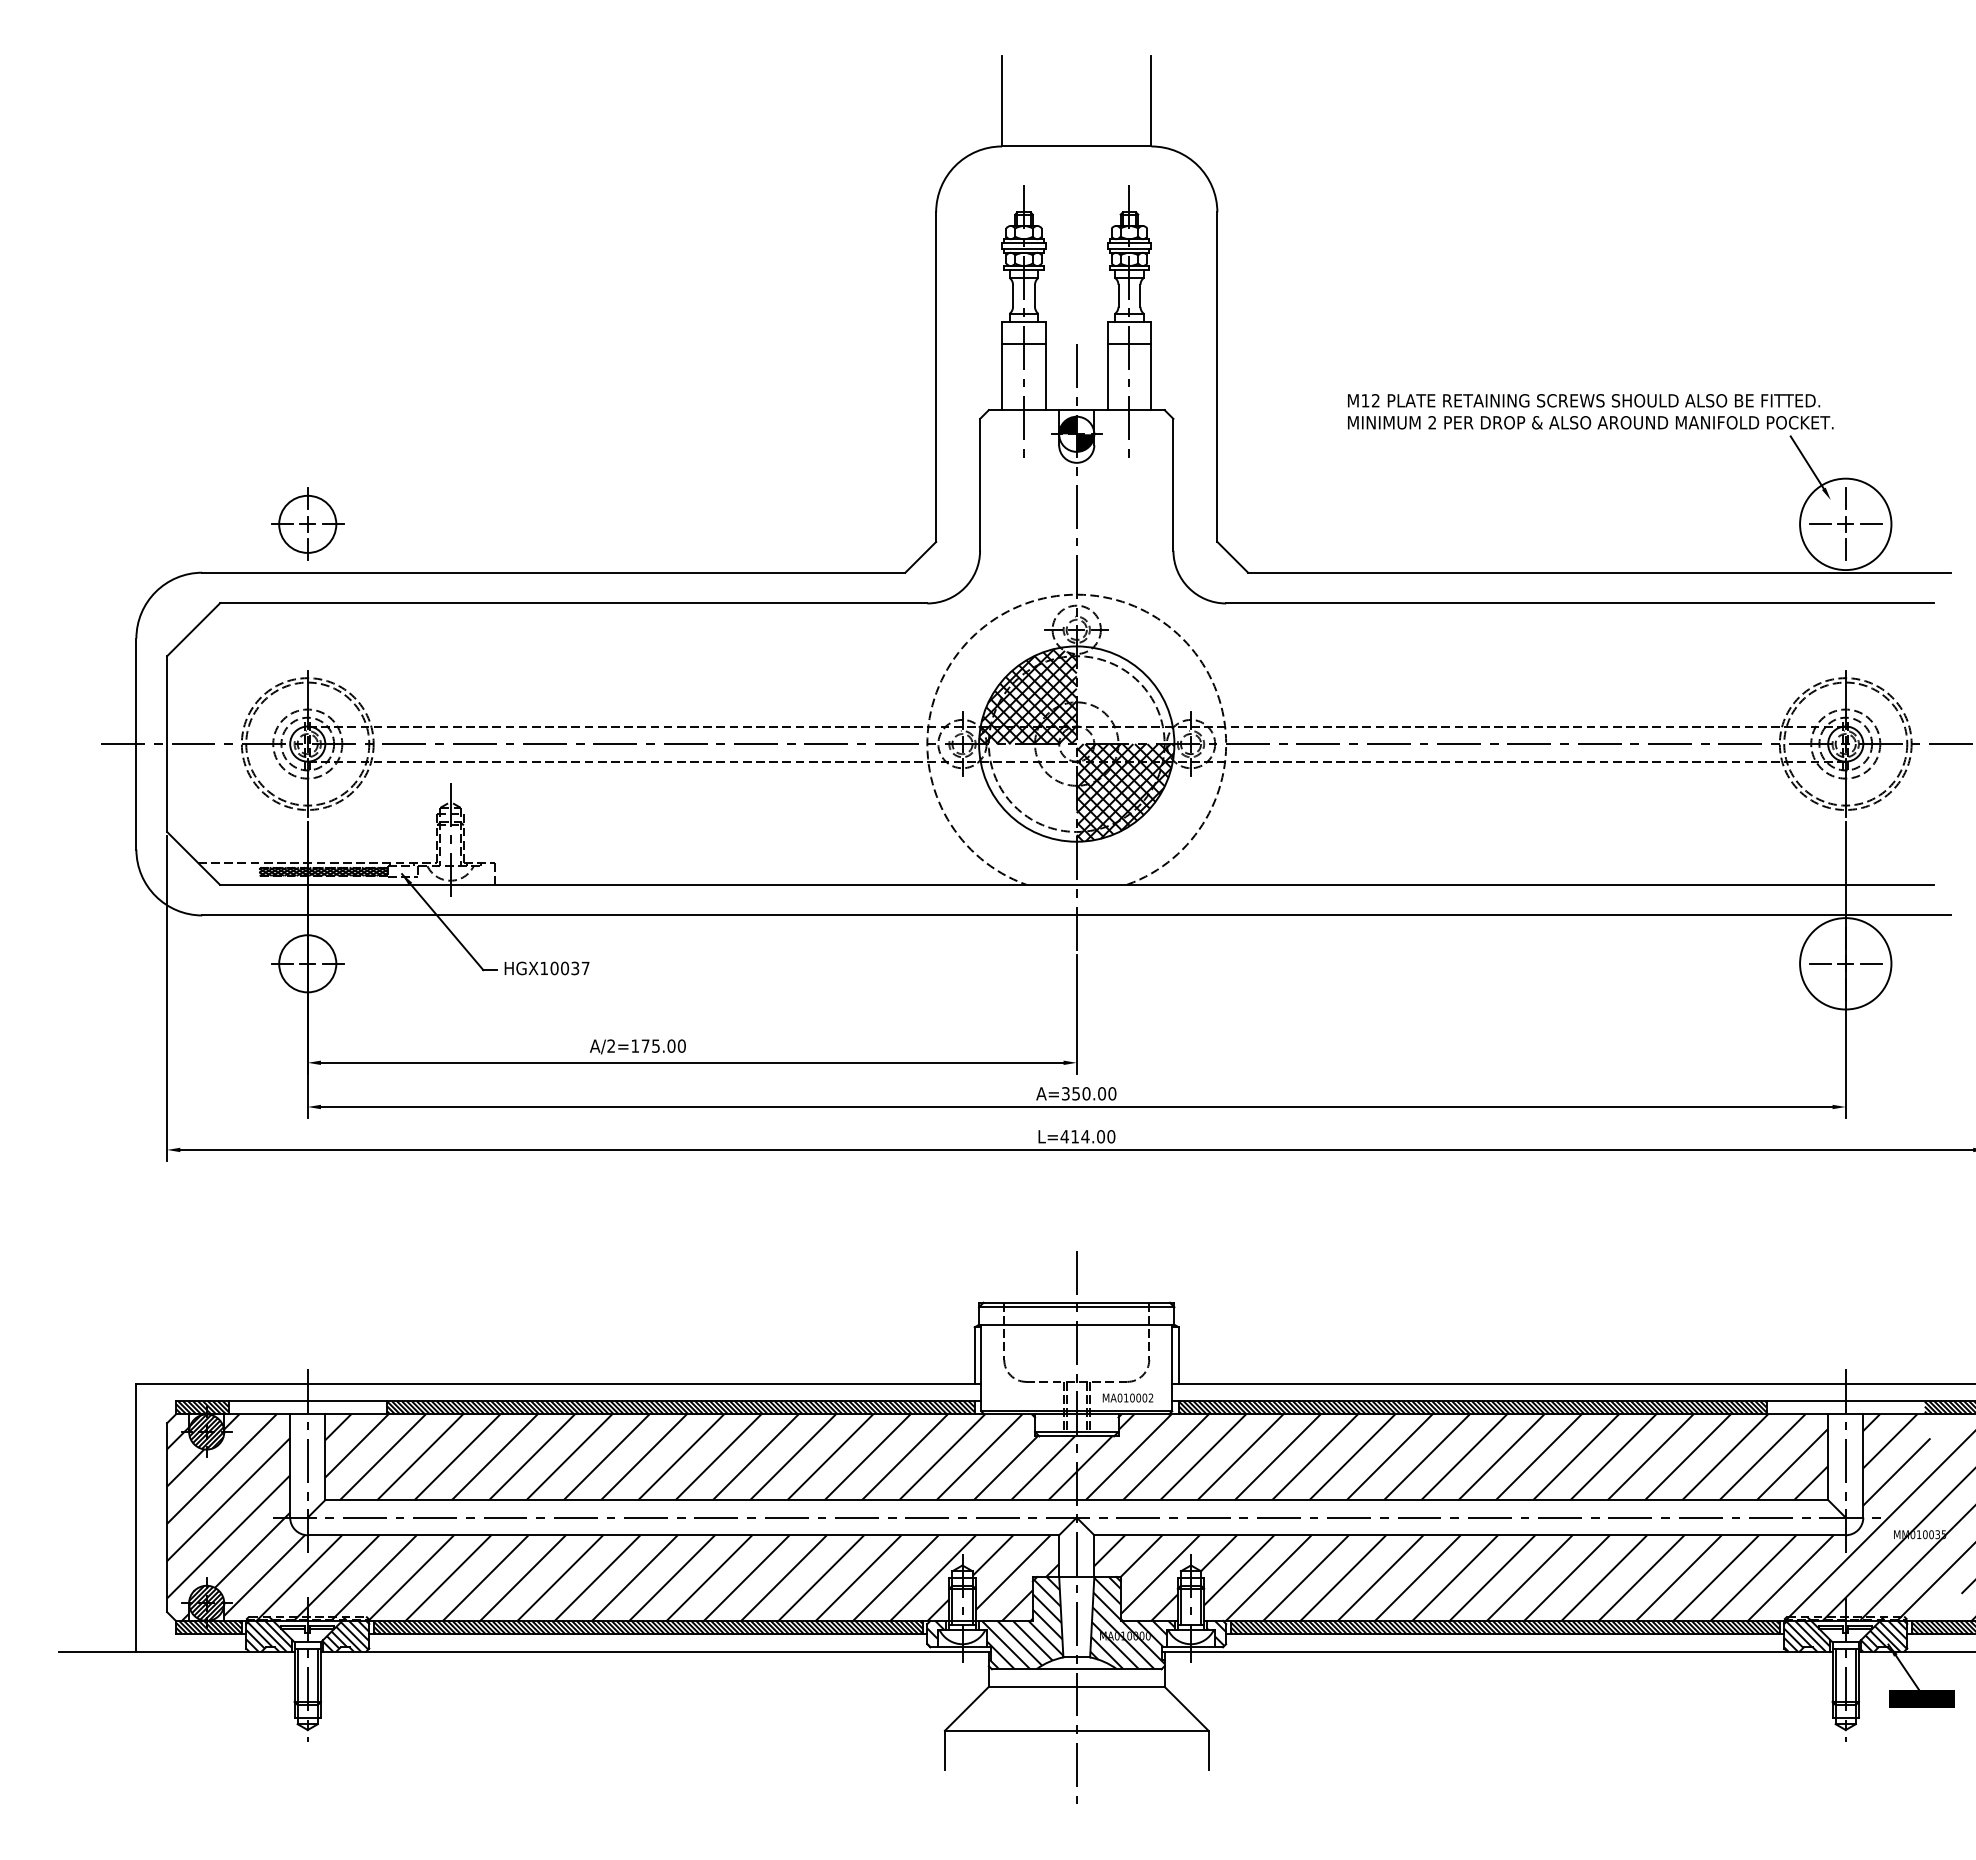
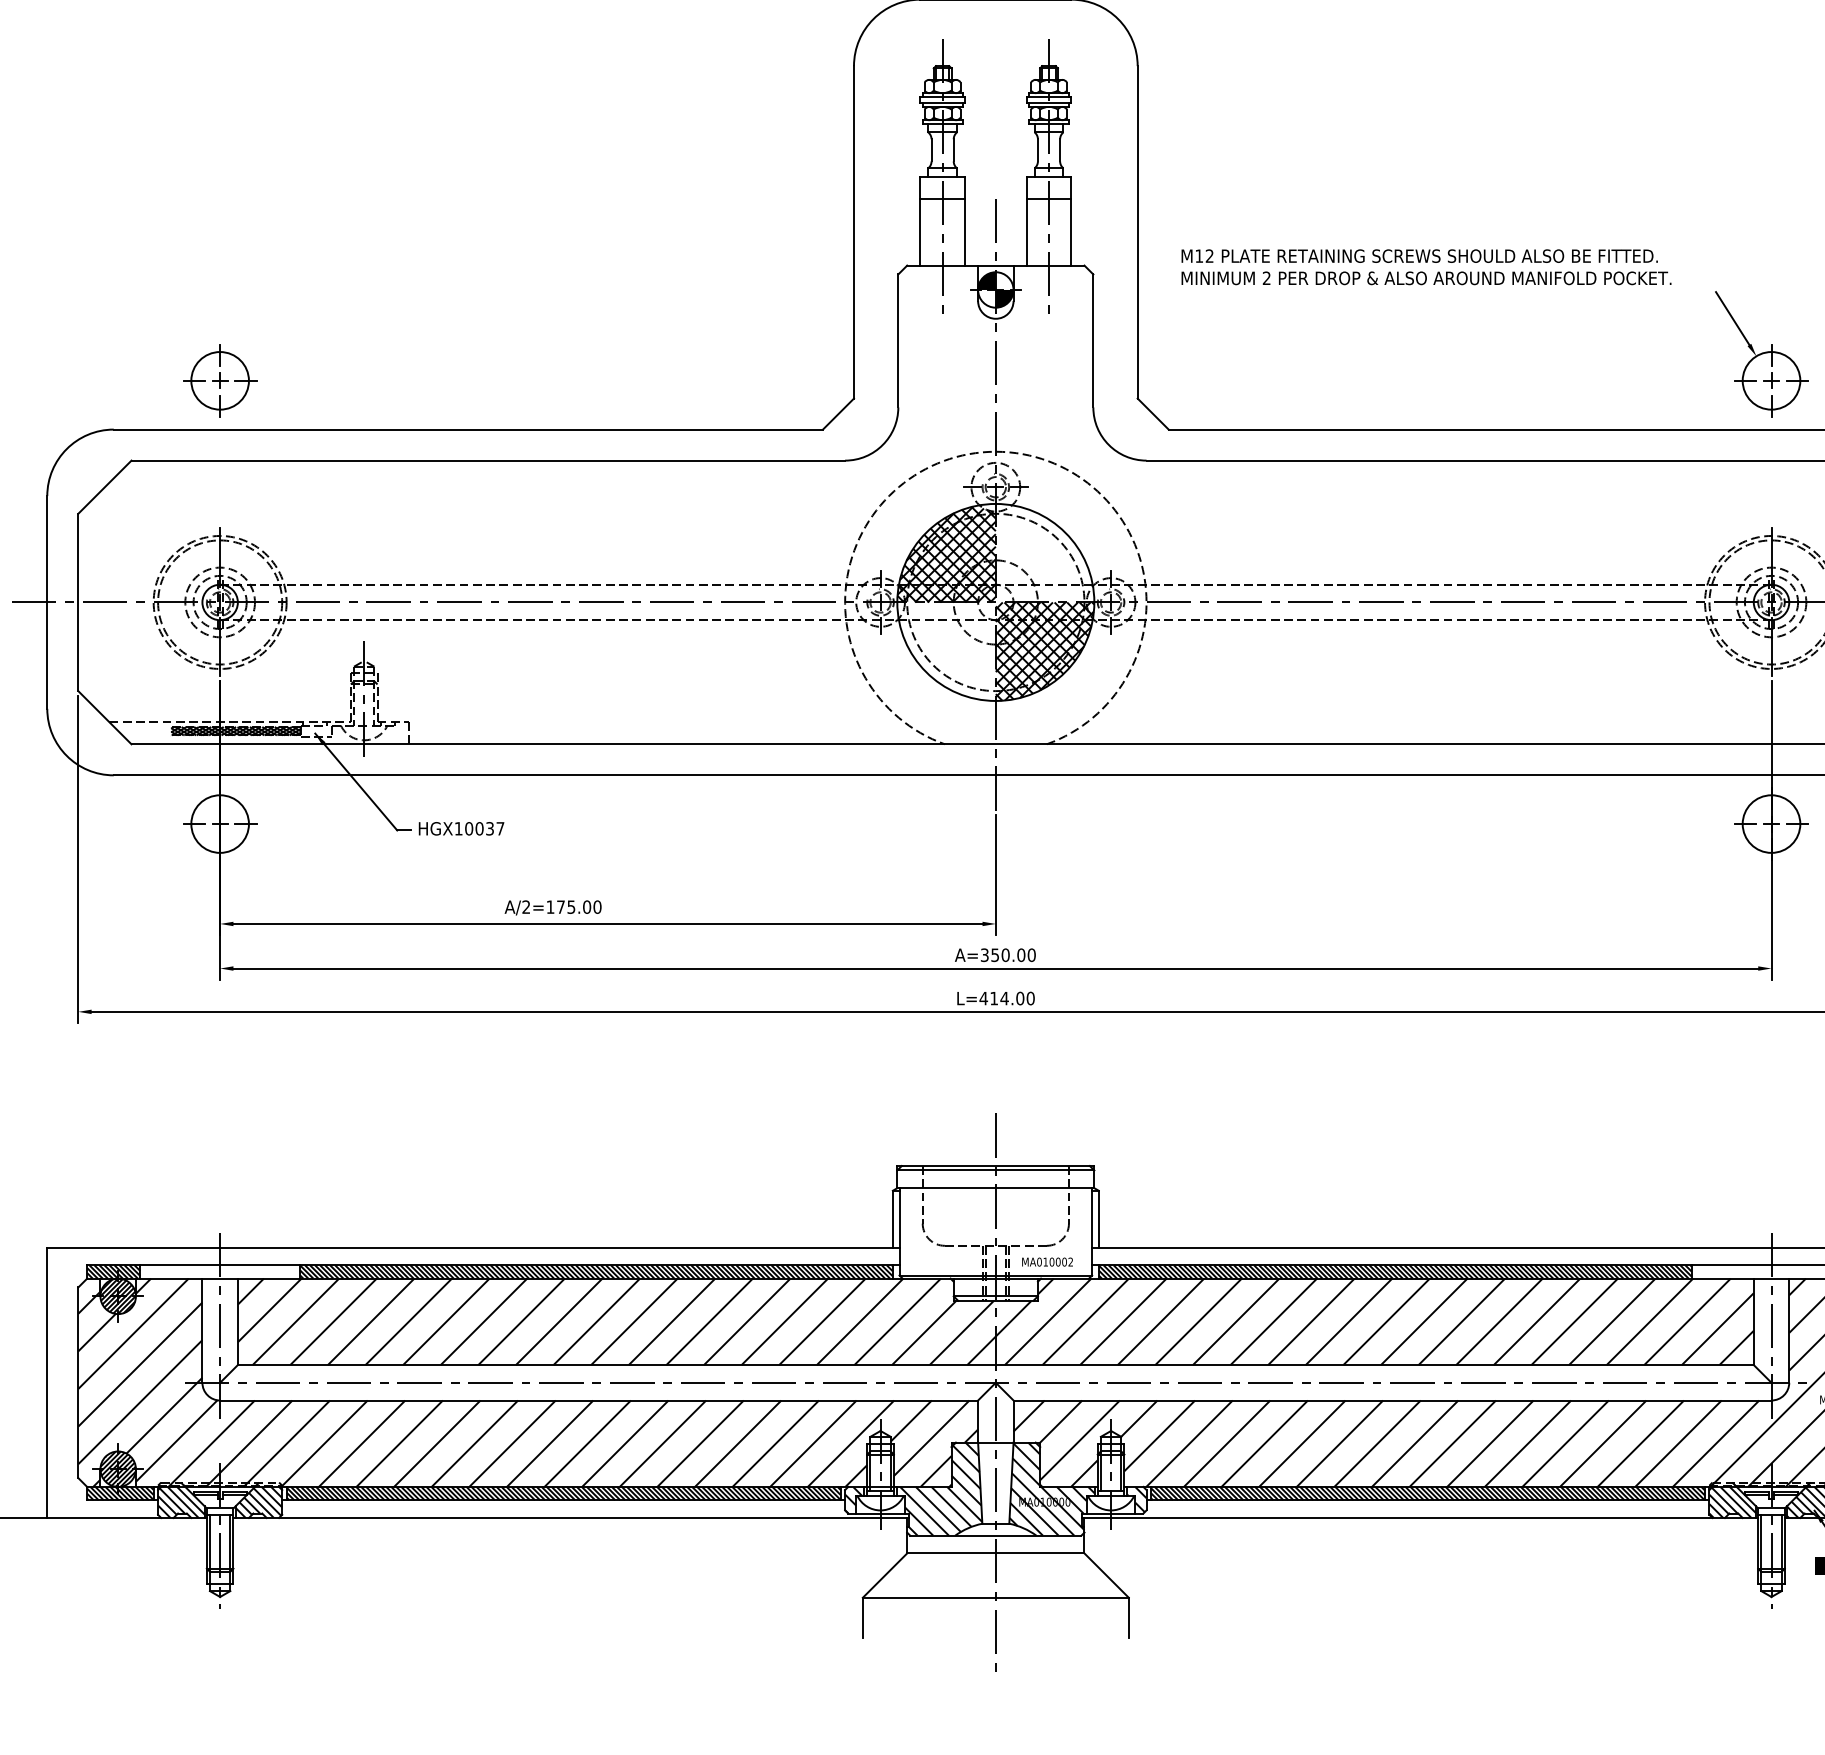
text: (1590, 411) -> (1426, 266), moved
circle: (1845, 523) -> (1771, 379), size x0.62
circle: (1845, 963) -> (1771, 823), size x0.62

